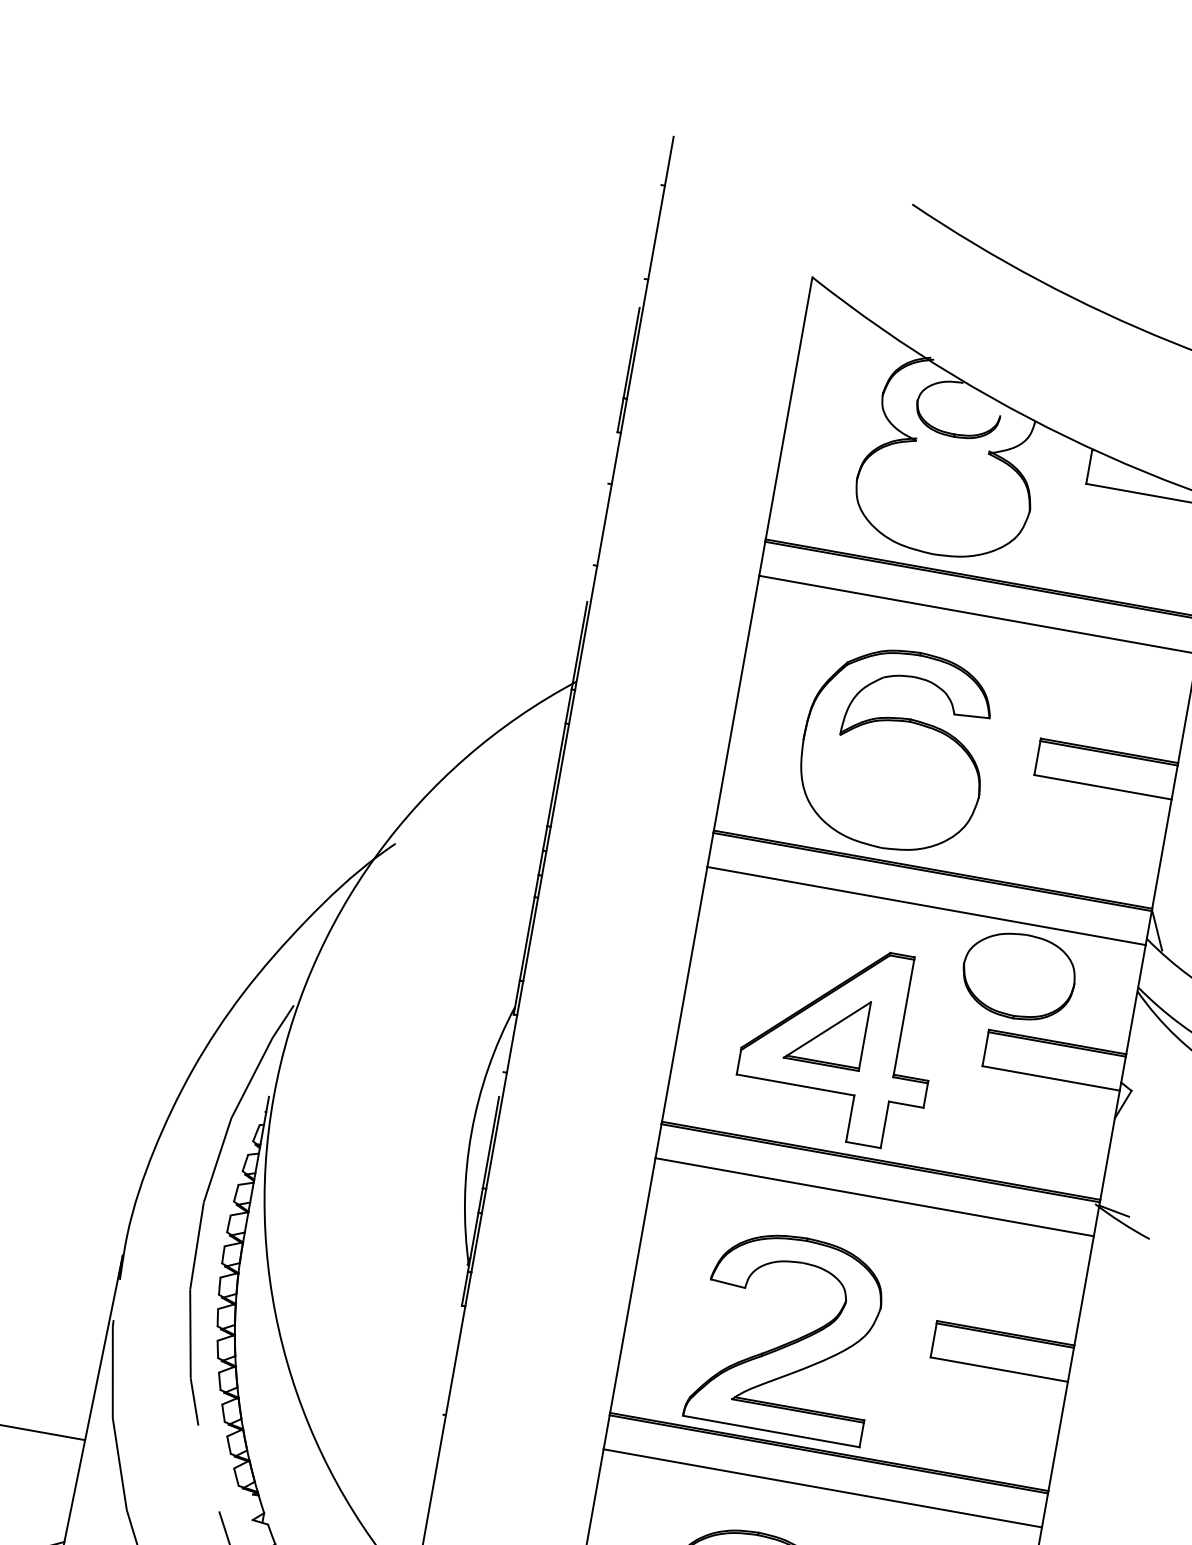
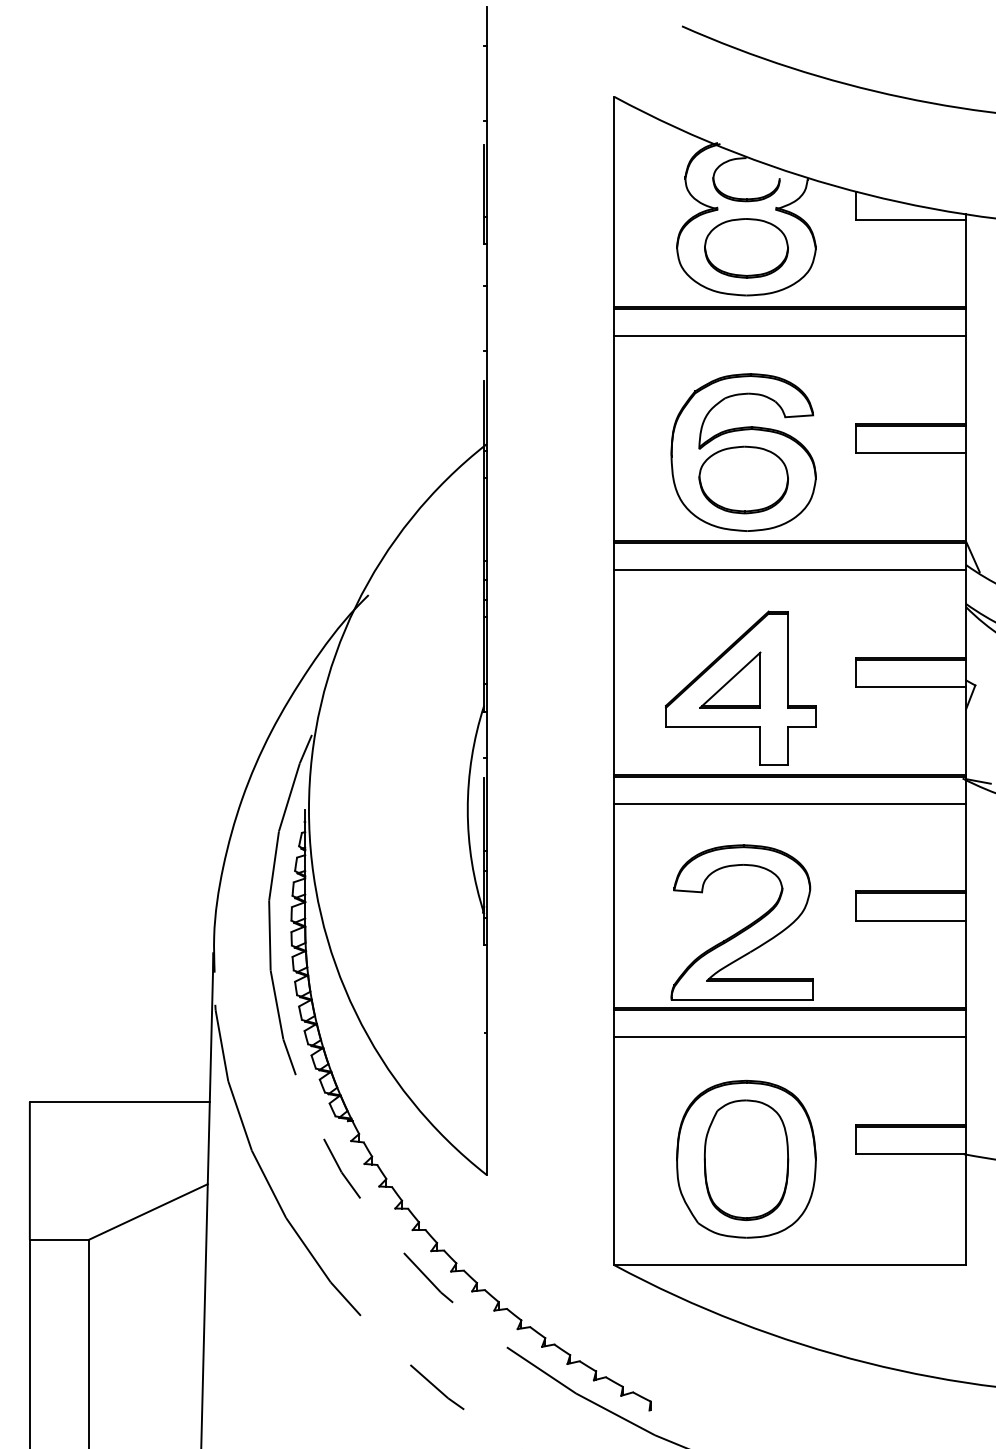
part: (943, 495) -> (746, 248), added
part: (1018, 975) -> (743, 479), moved

